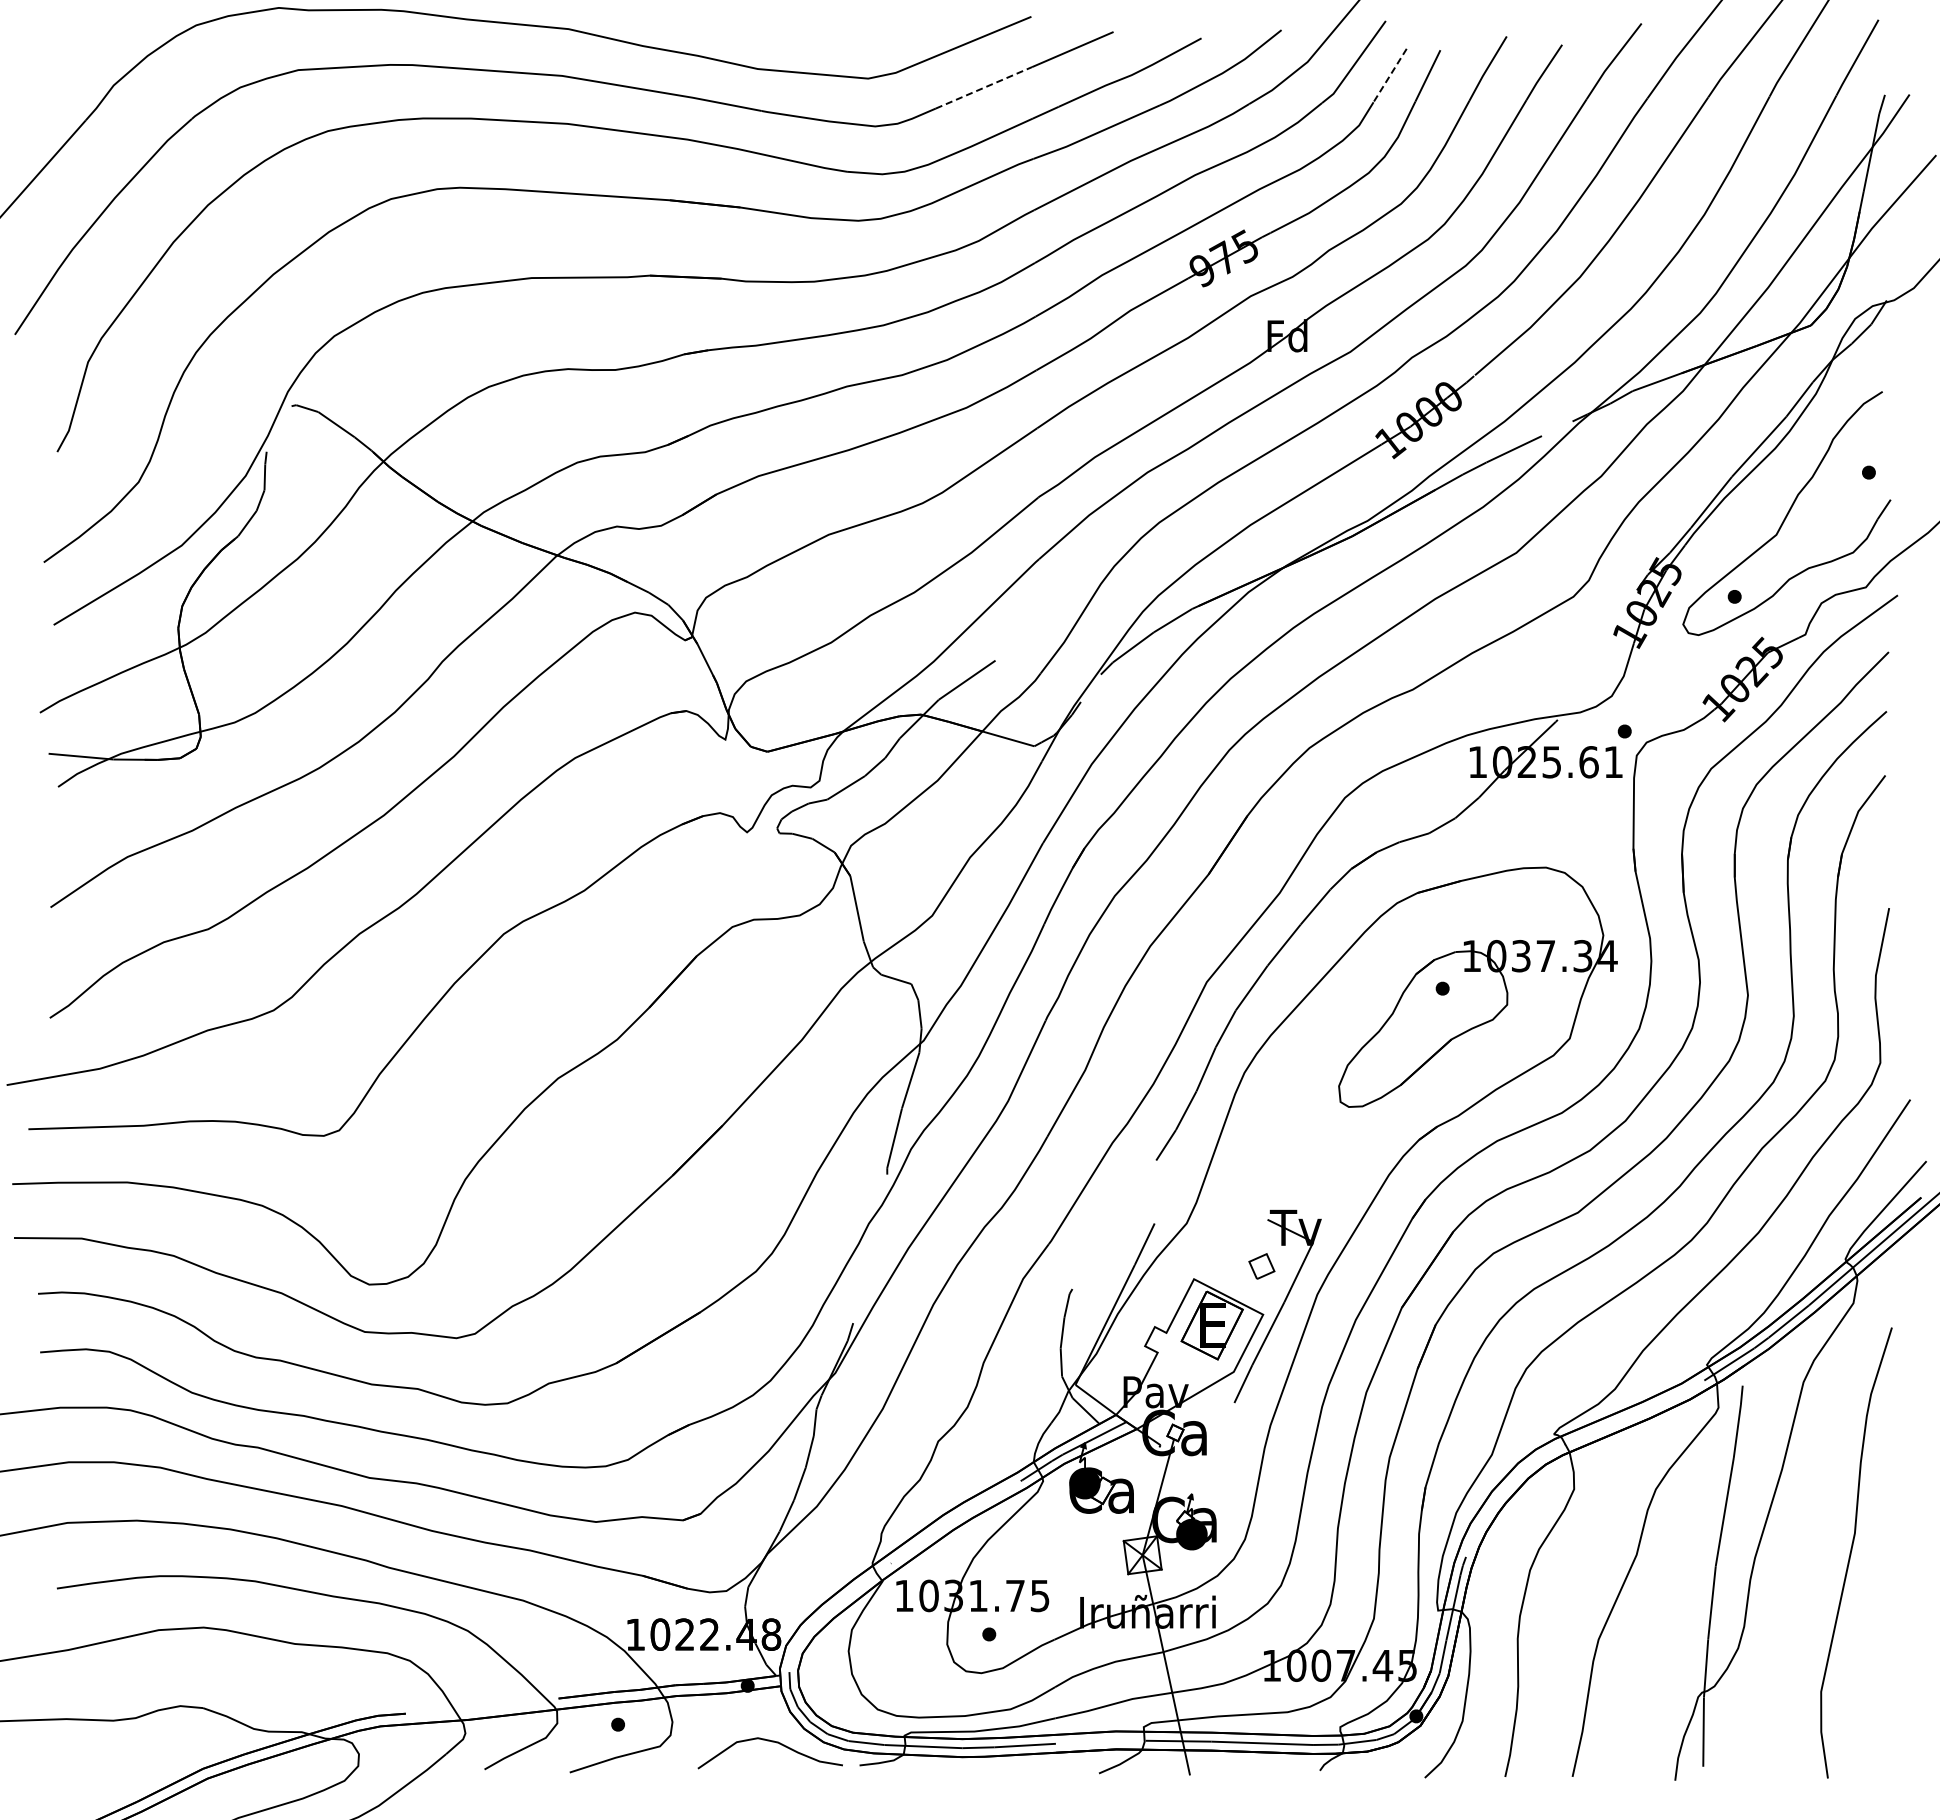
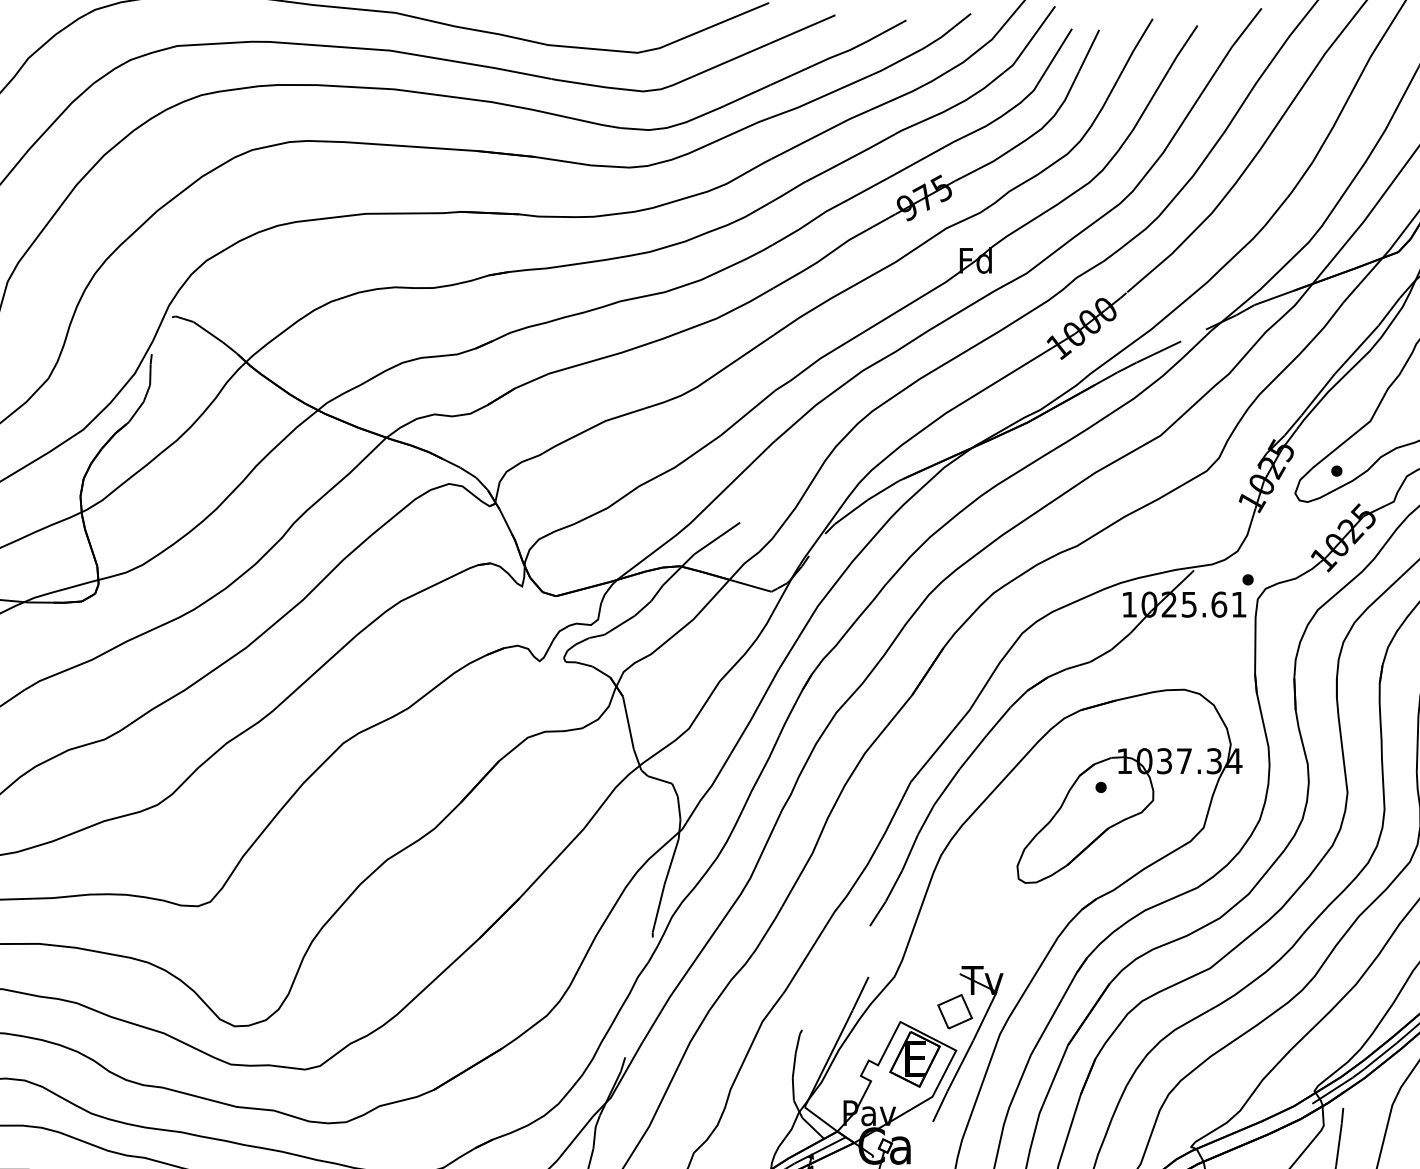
line: (1389, 75) -> (1058, 50), dashed -> solid
line: (984, 87) -> (731, 60), dashed -> solid
part: (1261, 1266) -> (954, 1011), size x1.67

